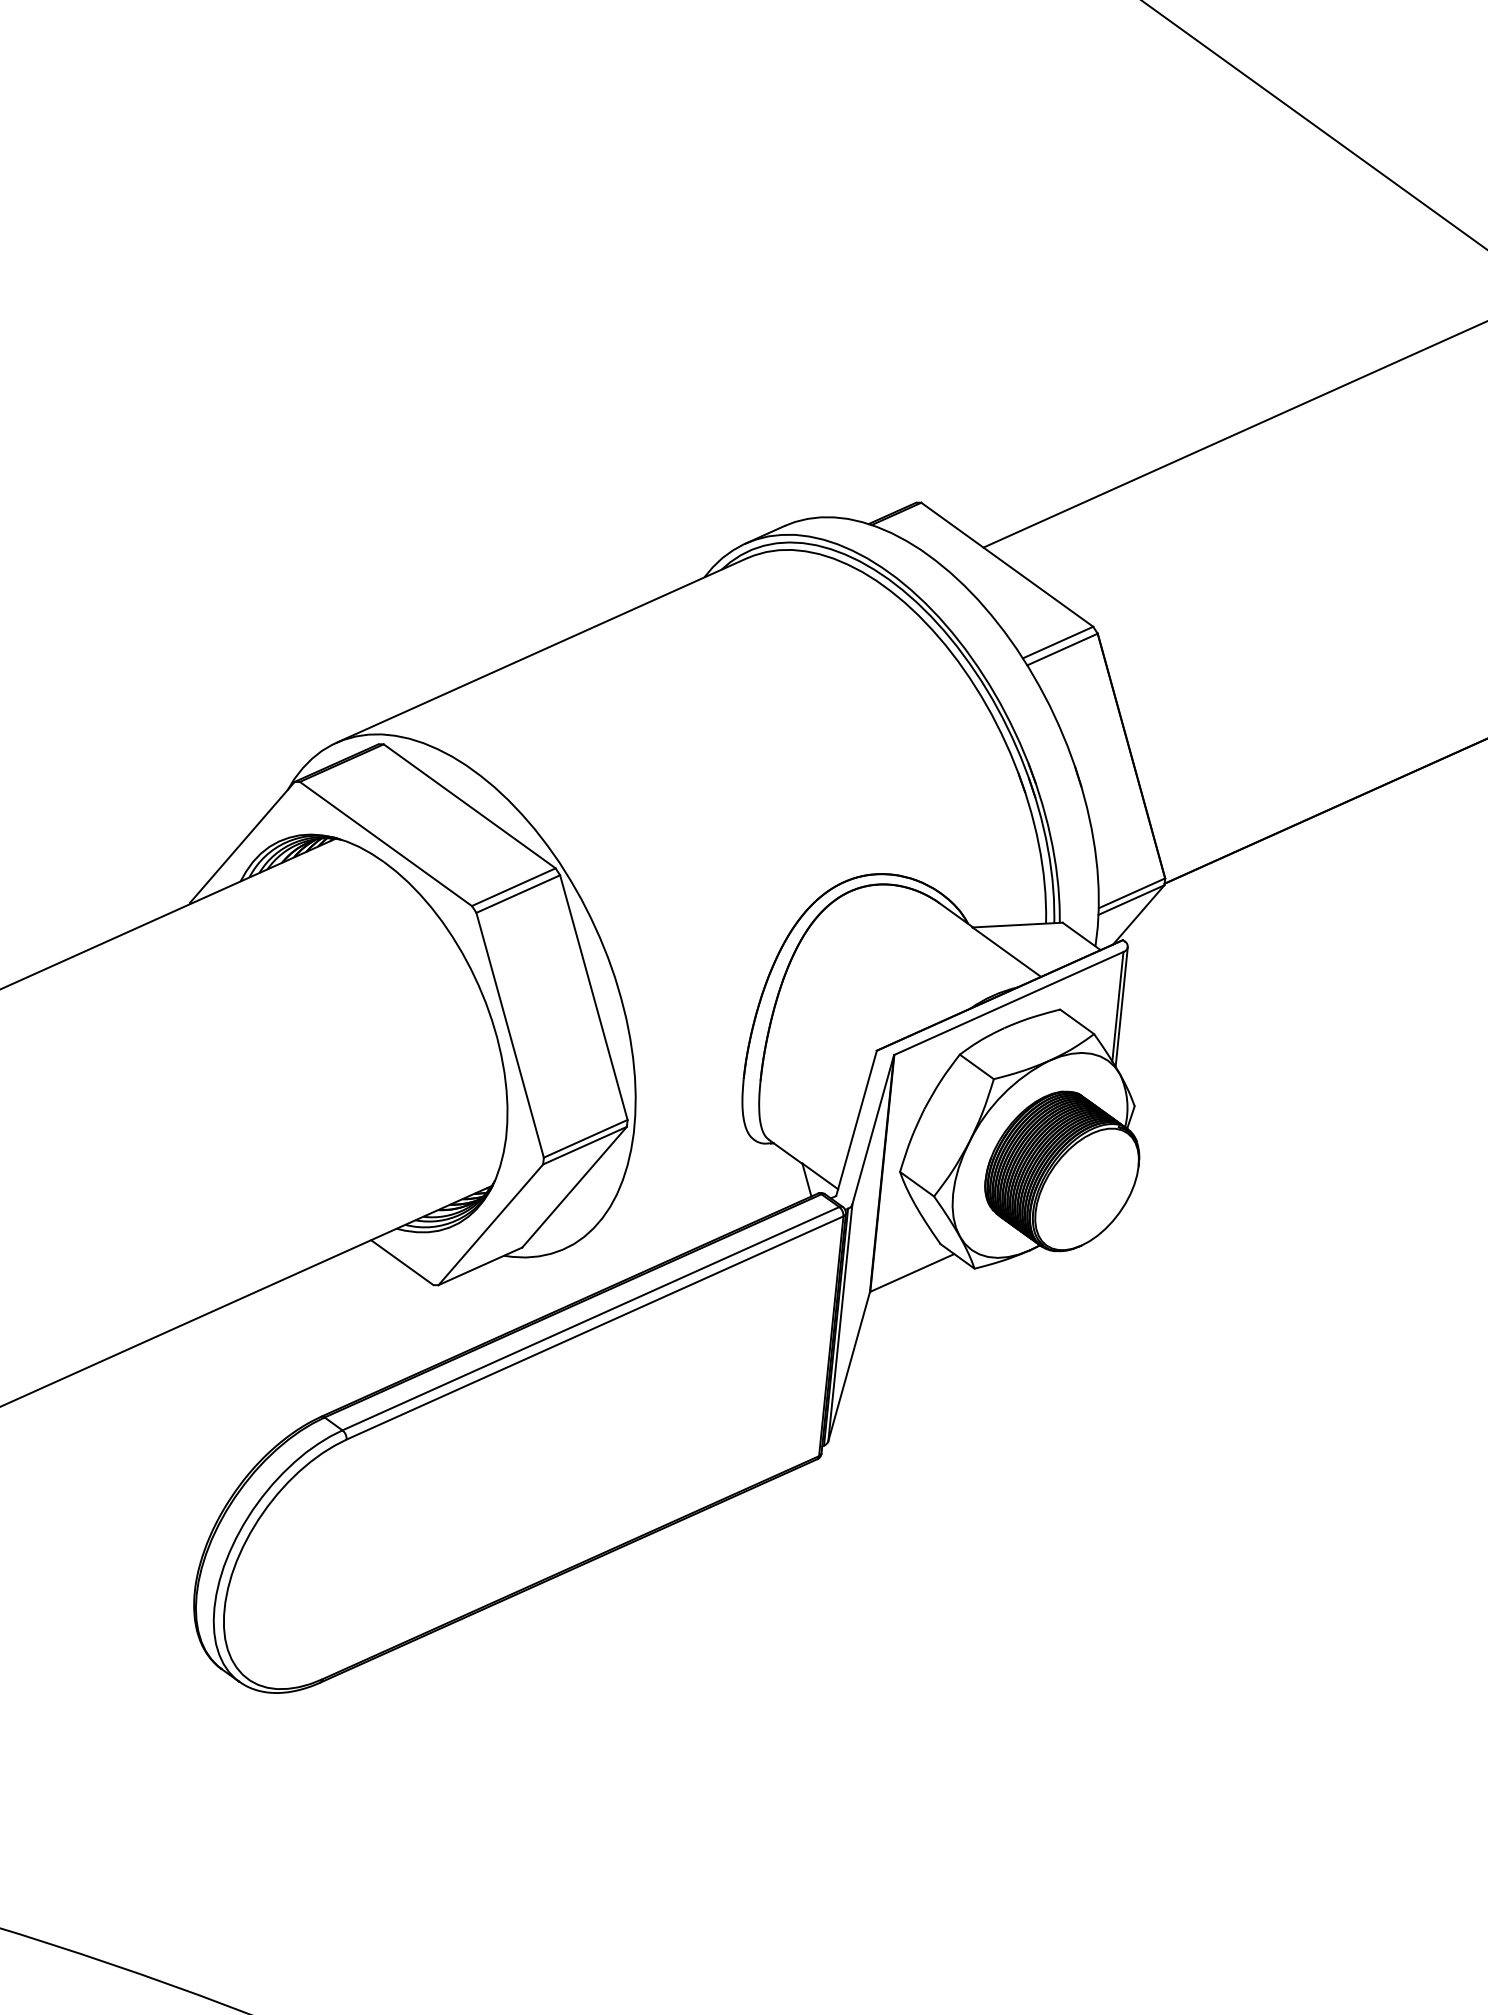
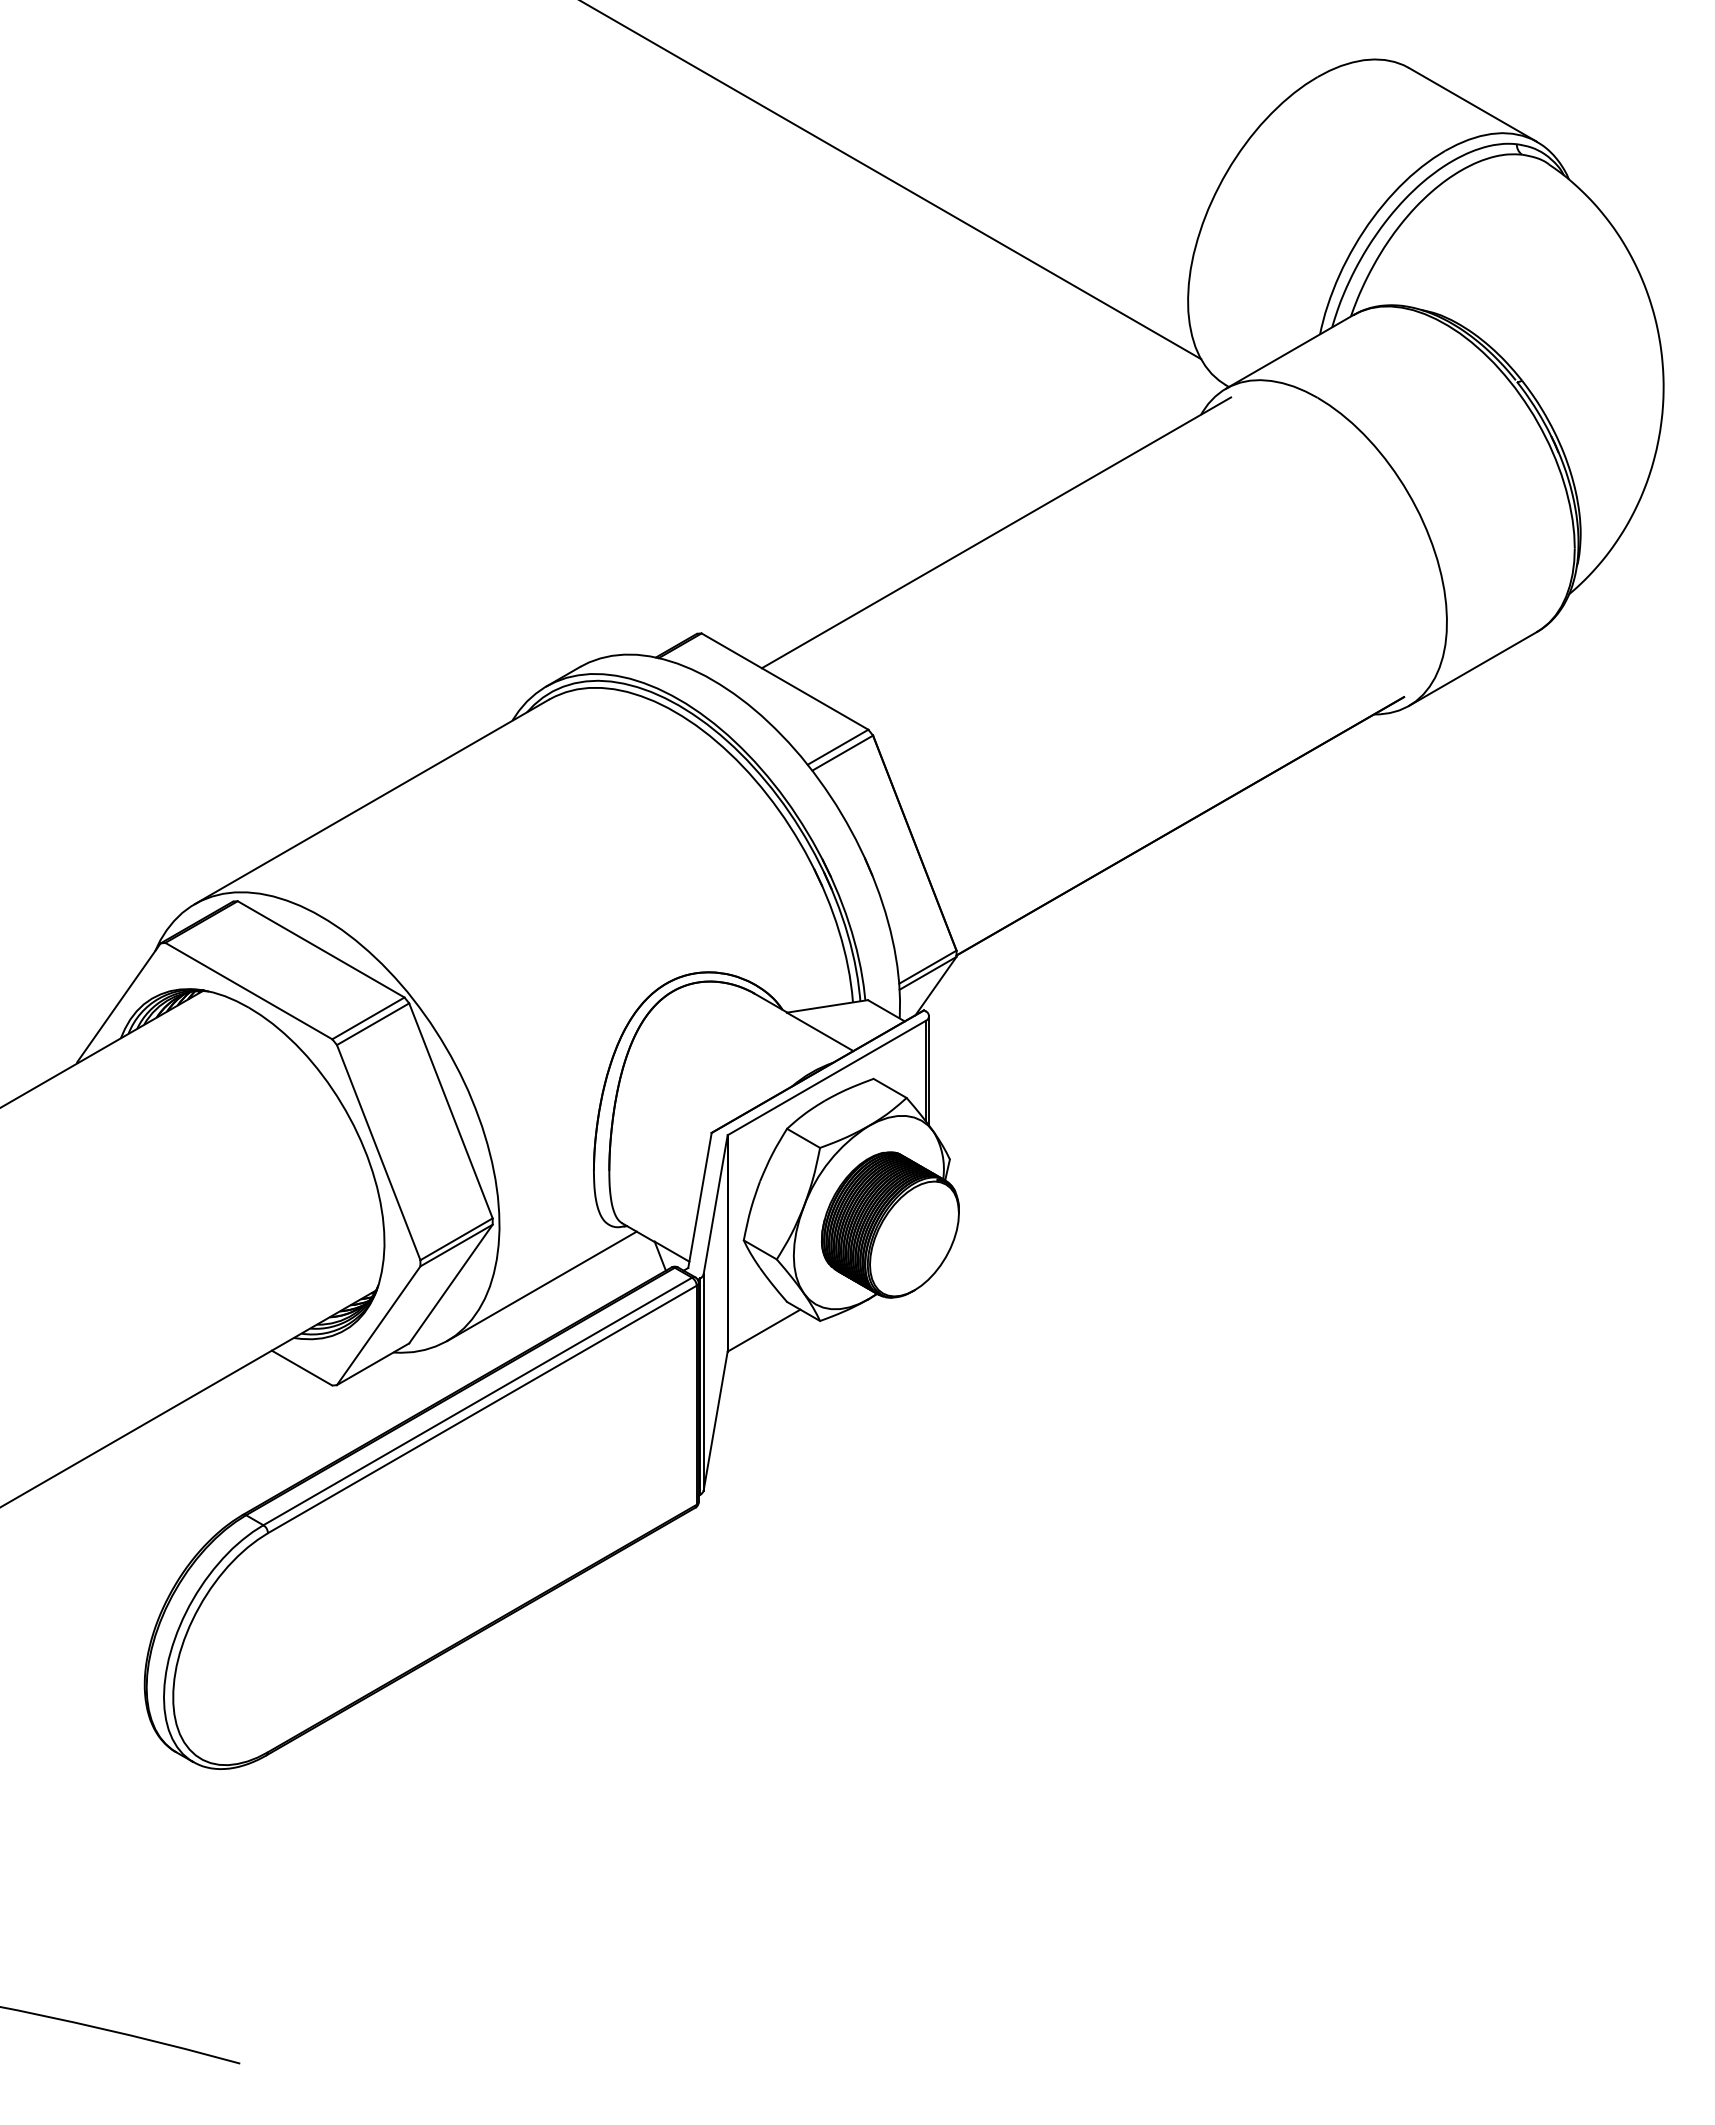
line: (673, 1199) -> (541, 1286), added

